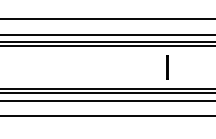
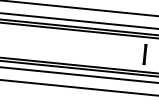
line: (167, 67) -> (145, 54), moved

